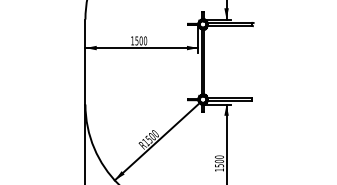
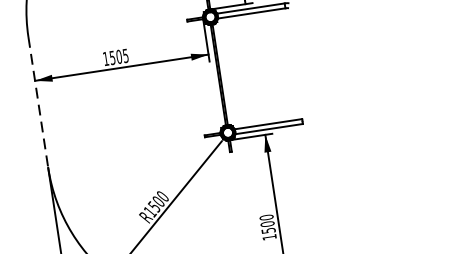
text: (145, 40) -> (125, 55), 1500 -> 1505
line: (85, 62) -> (38, 103), solid -> dashed

